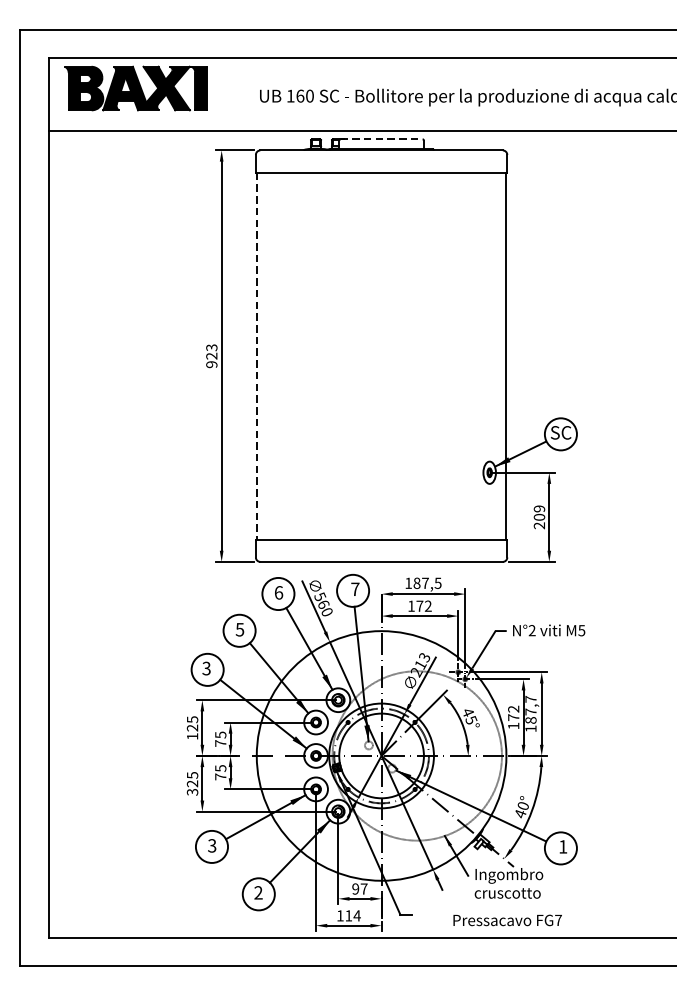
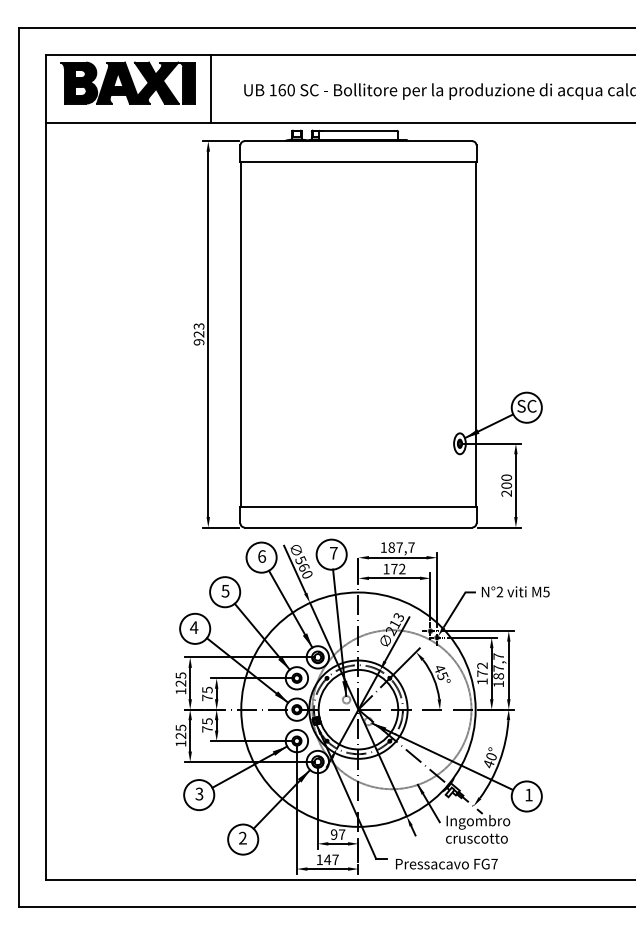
line: (224, 94) -> (210, 88), added
line: (381, 139) -> (358, 130), dashed -> solid
line: (257, 356) -> (241, 334), dashed -> solid
text: (539, 508) -> (506, 477), 209 -> 200
text: (438, 583) -> (411, 547), 187,5 -> 187,7
text: (205, 668) -> (193, 627), 3 -> 4
text: (192, 791) -> (180, 743), 325 -> 125
text: (352, 915) -> (331, 859), 114 -> 147
text: (507, 919) -> (446, 863), moved

